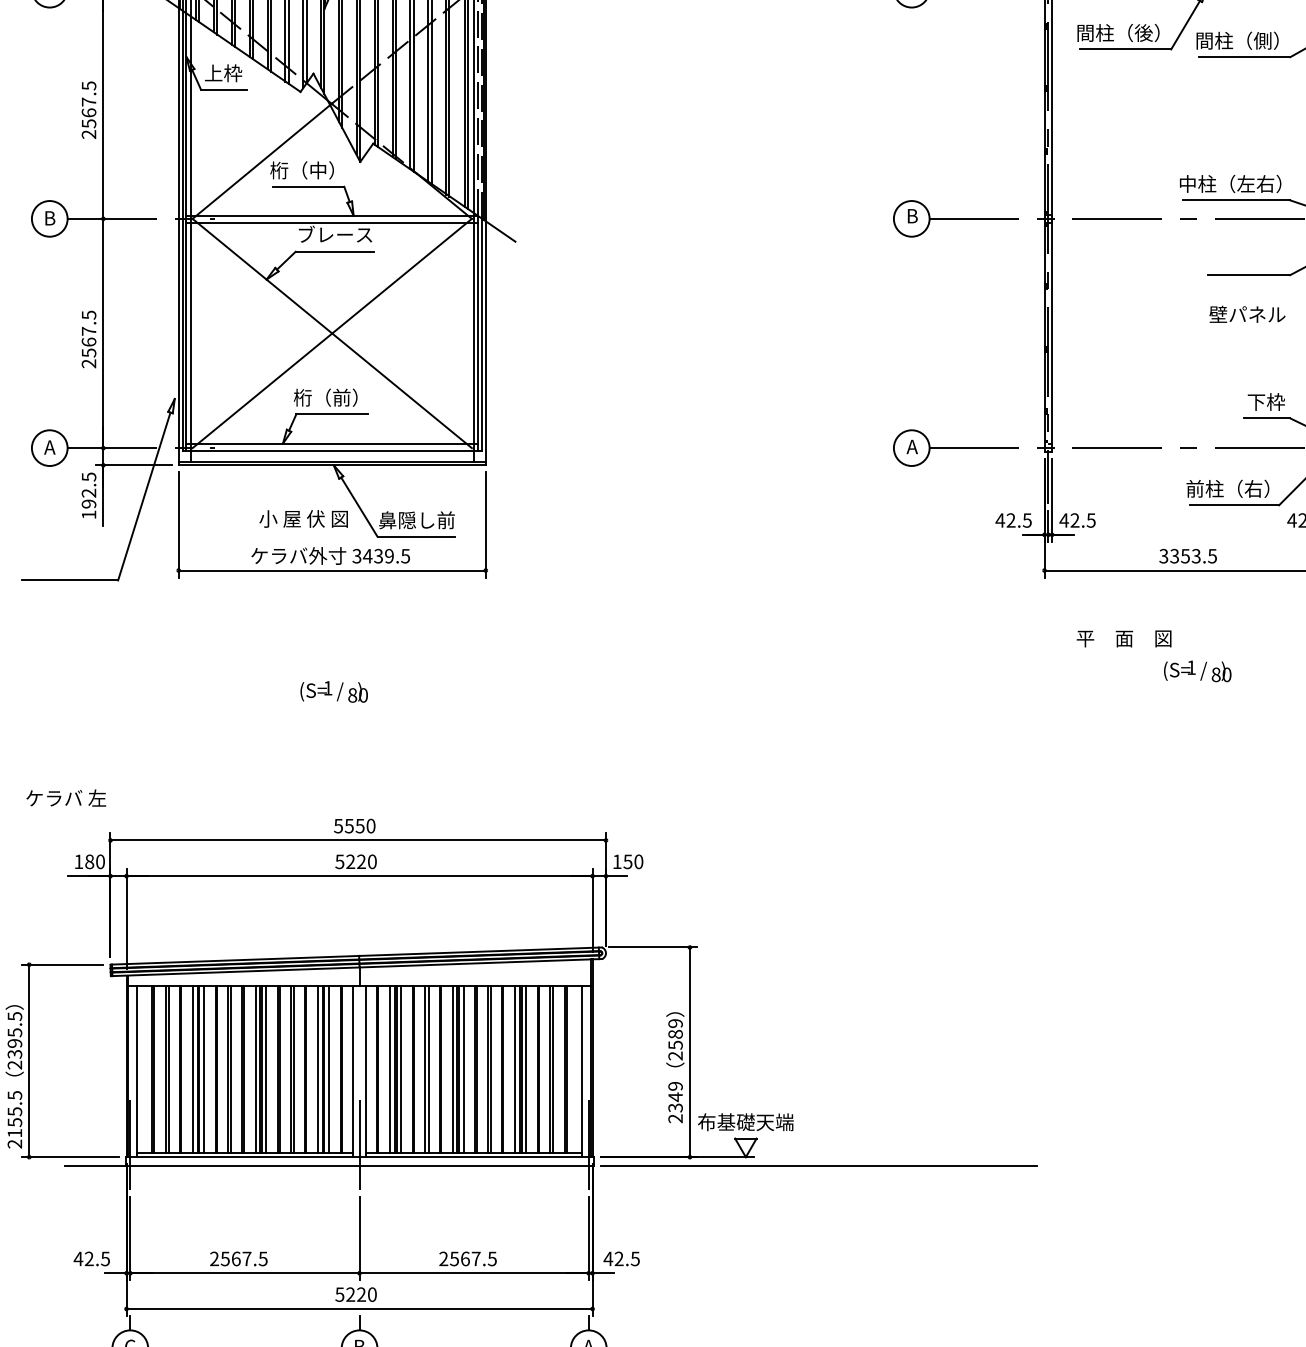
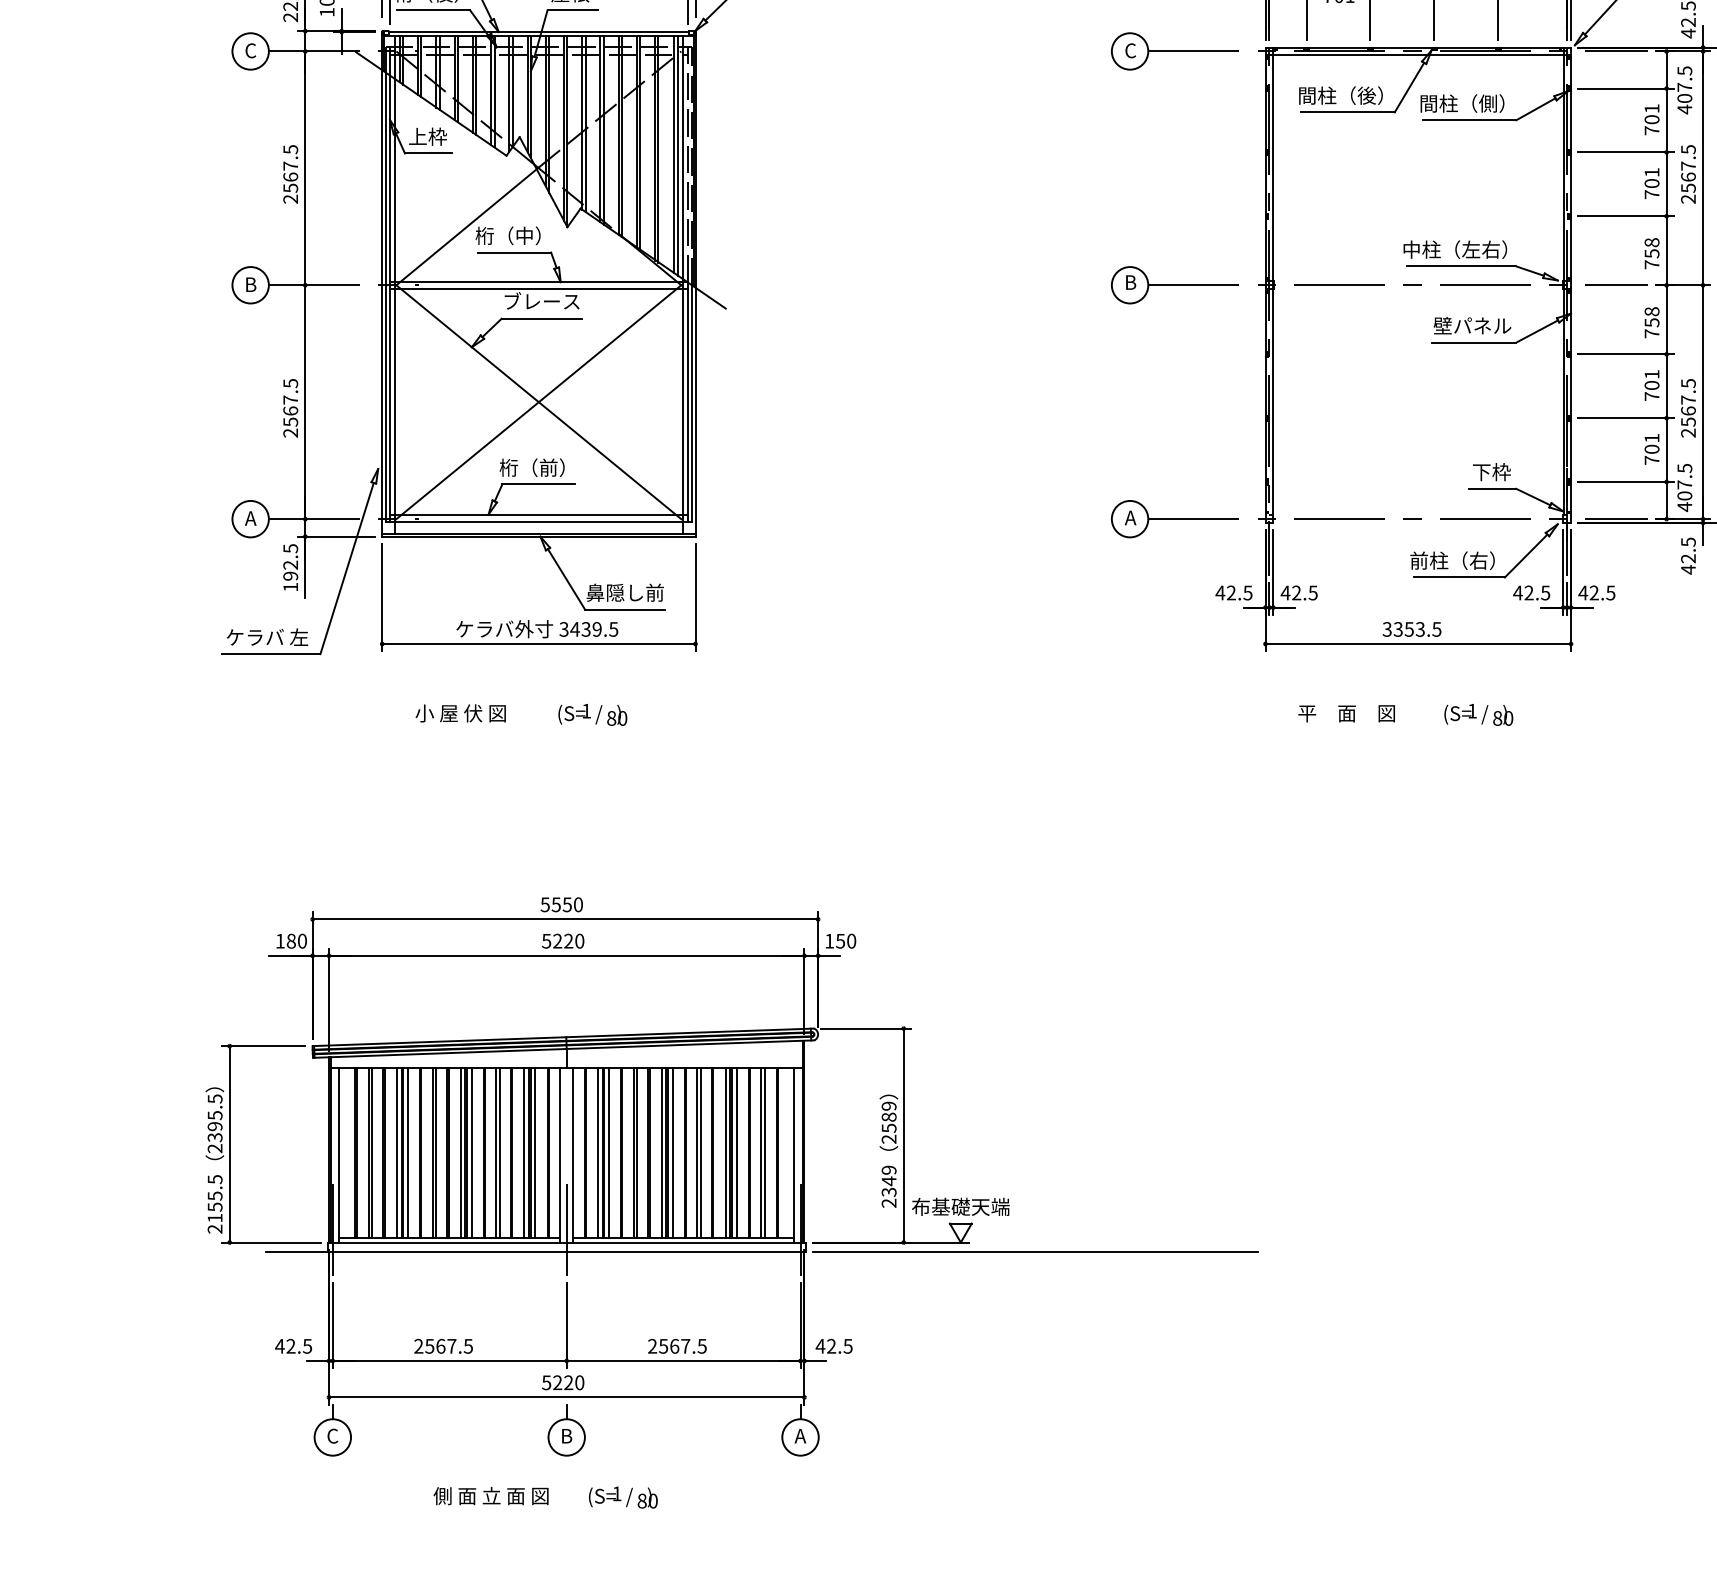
text: (1247, 314) -> (1472, 325), moved
text: (303, 519) -> (460, 713), moved
text: (1197, 670) -> (1478, 714), moved
text: (333, 691) -> (592, 714), moved
text: (66, 797) -> (267, 636), moved

